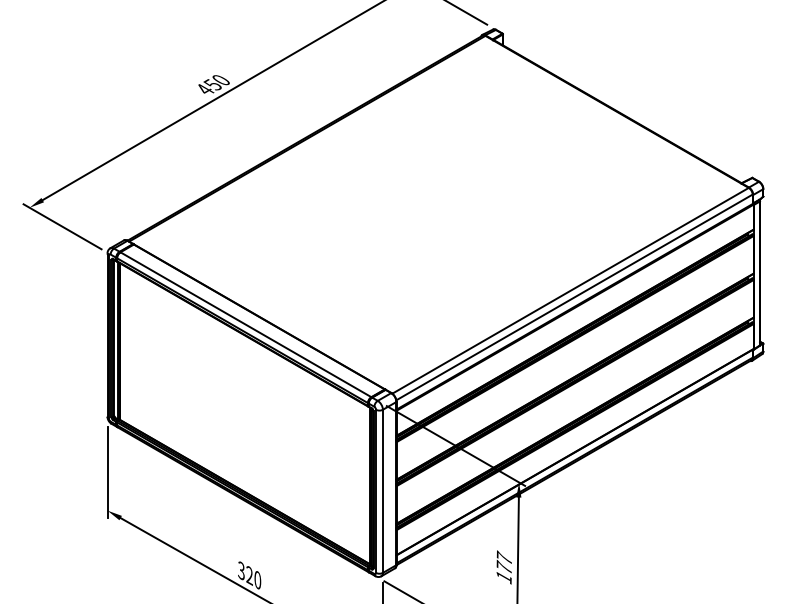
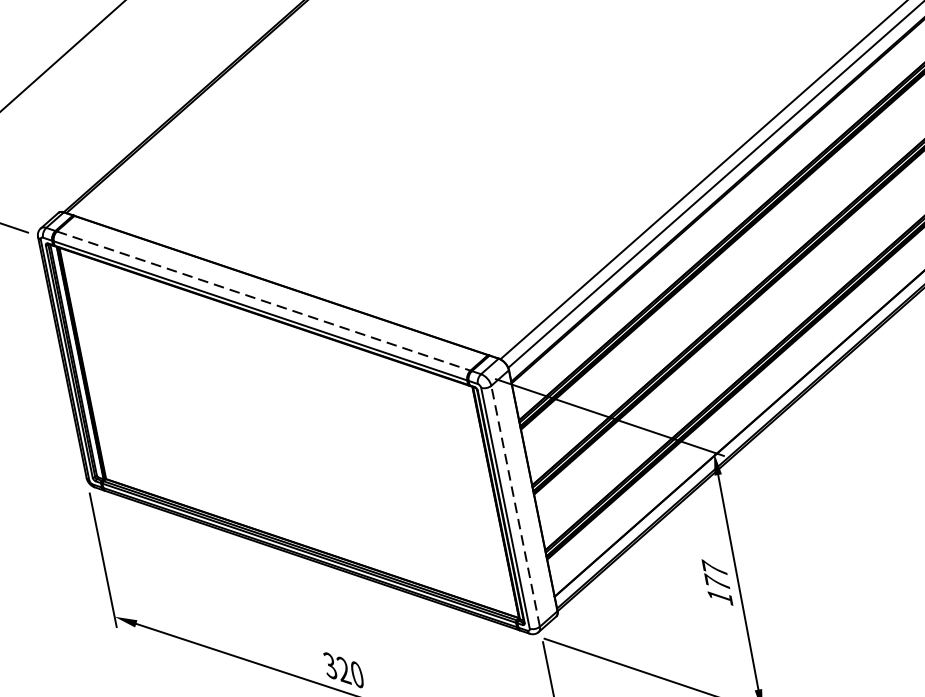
line: (245, 324) -> (262, 300), solid -> dashed
line: (382, 491) -> (515, 506), solid -> dashed

